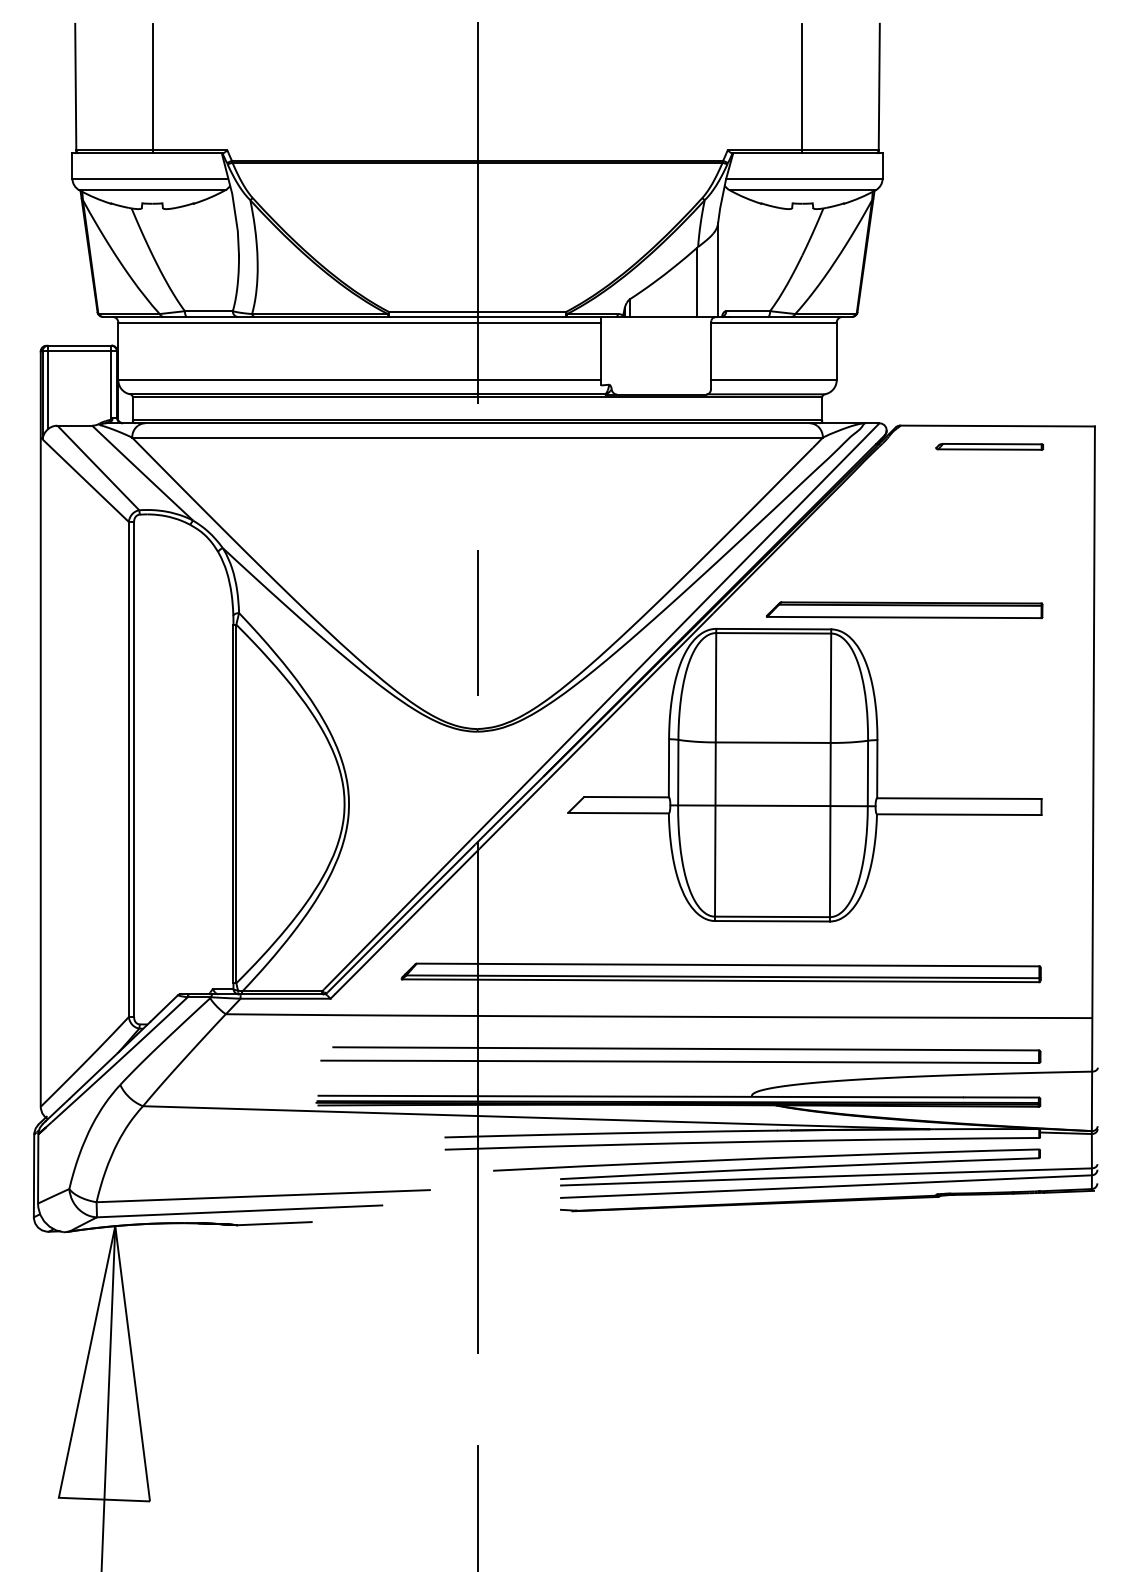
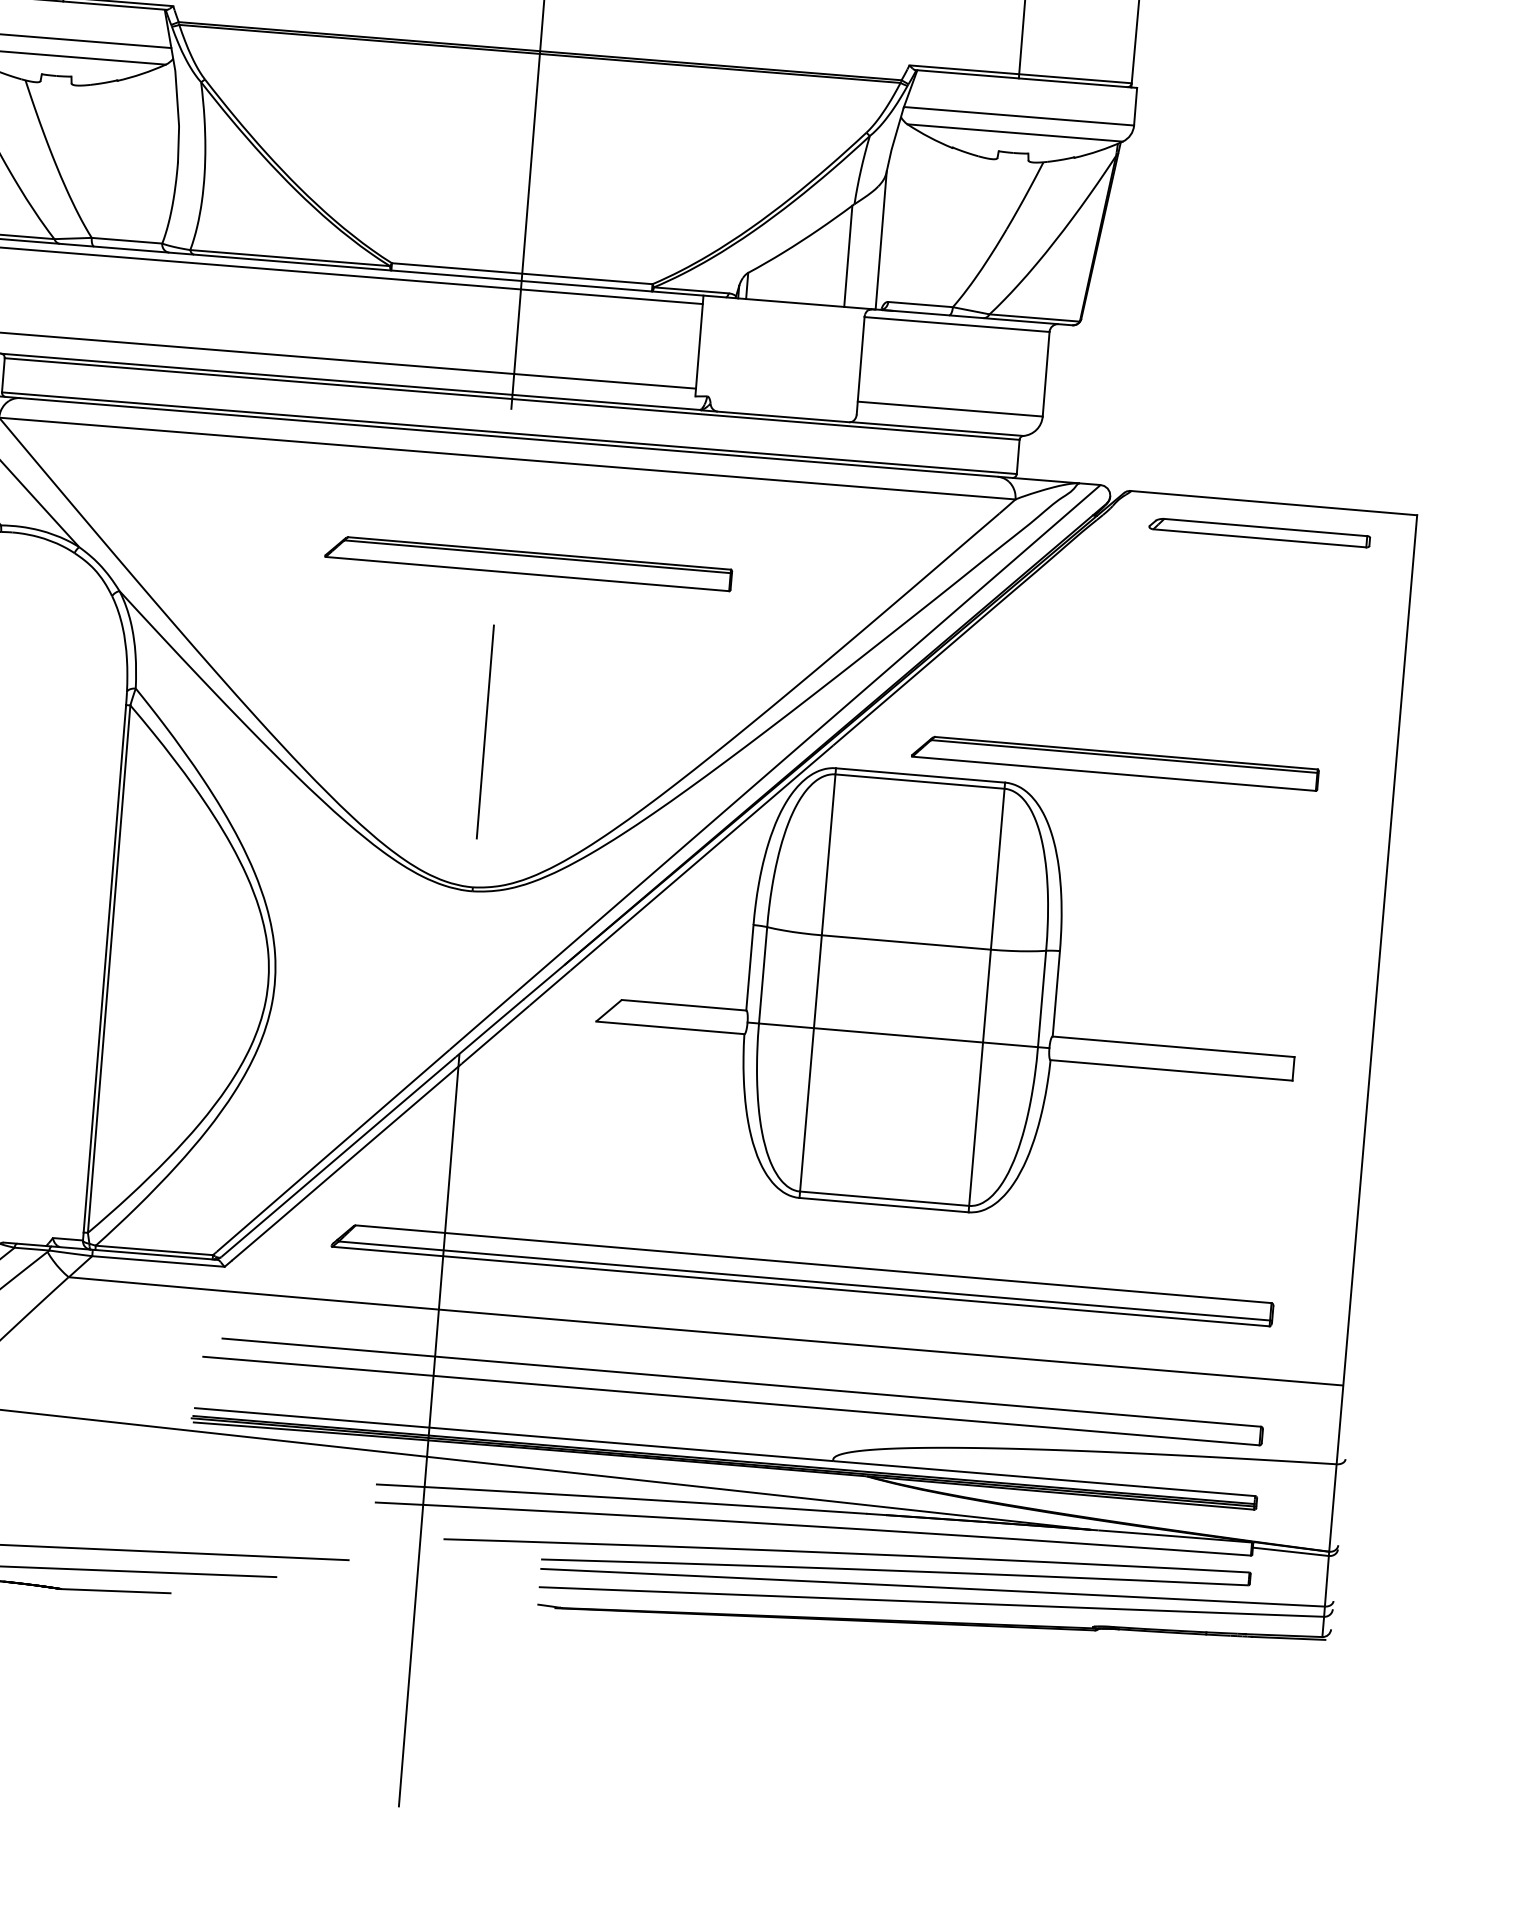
part: (989, 446) -> (1259, 532), size x1.4
part: (497, 507) -> (528, 563), added

